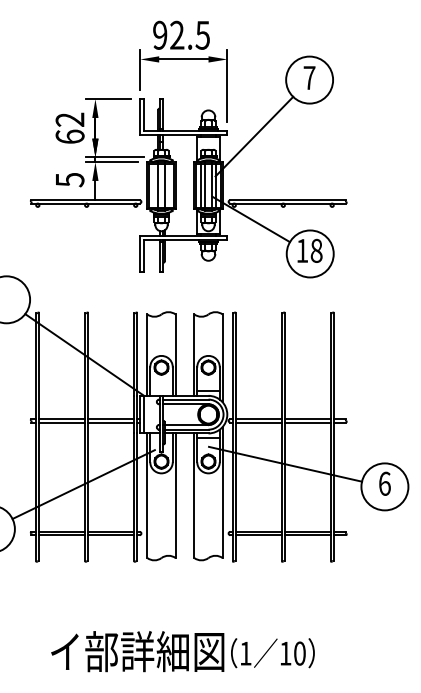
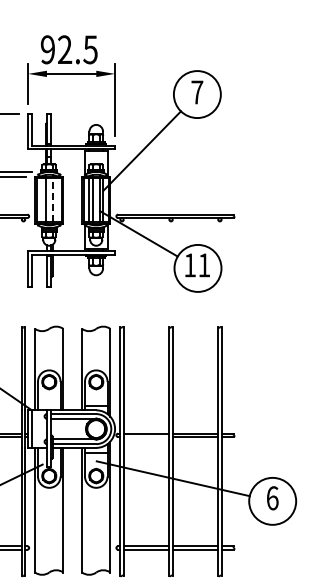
line: (165, 185) -> (53, 199), solid -> dashed
text: (316, 250) -> (204, 264), 18 -> 11
line: (258, 422) -> (146, 436), removed

